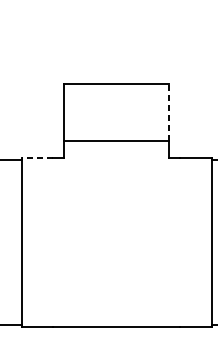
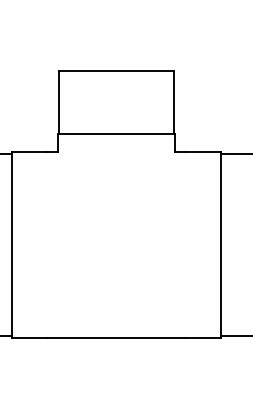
line: (169, 112) -> (174, 102), dashed -> solid
line: (37, 158) -> (29, 152), dashed -> solid

